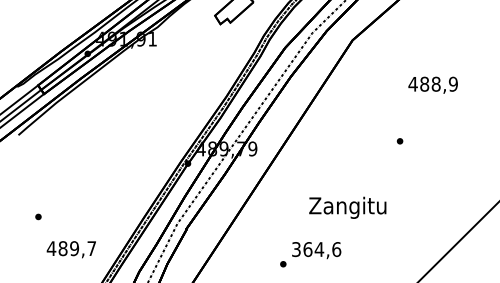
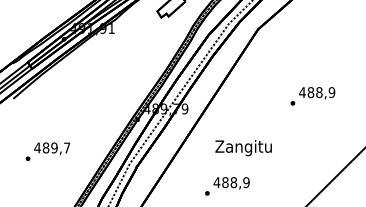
text: (433, 85) -> (317, 93), moved
text: (347, 208) -> (243, 148), moved
text: (71, 249) -> (52, 148), moved
text: (316, 249) -> (231, 182), 364,6 -> 488,9

